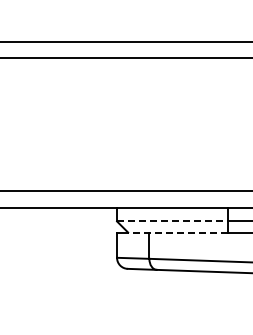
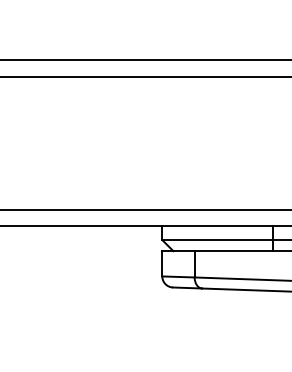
line: (173, 221) -> (218, 240), dashed -> solid
line: (178, 232) -> (223, 251), dashed -> solid

